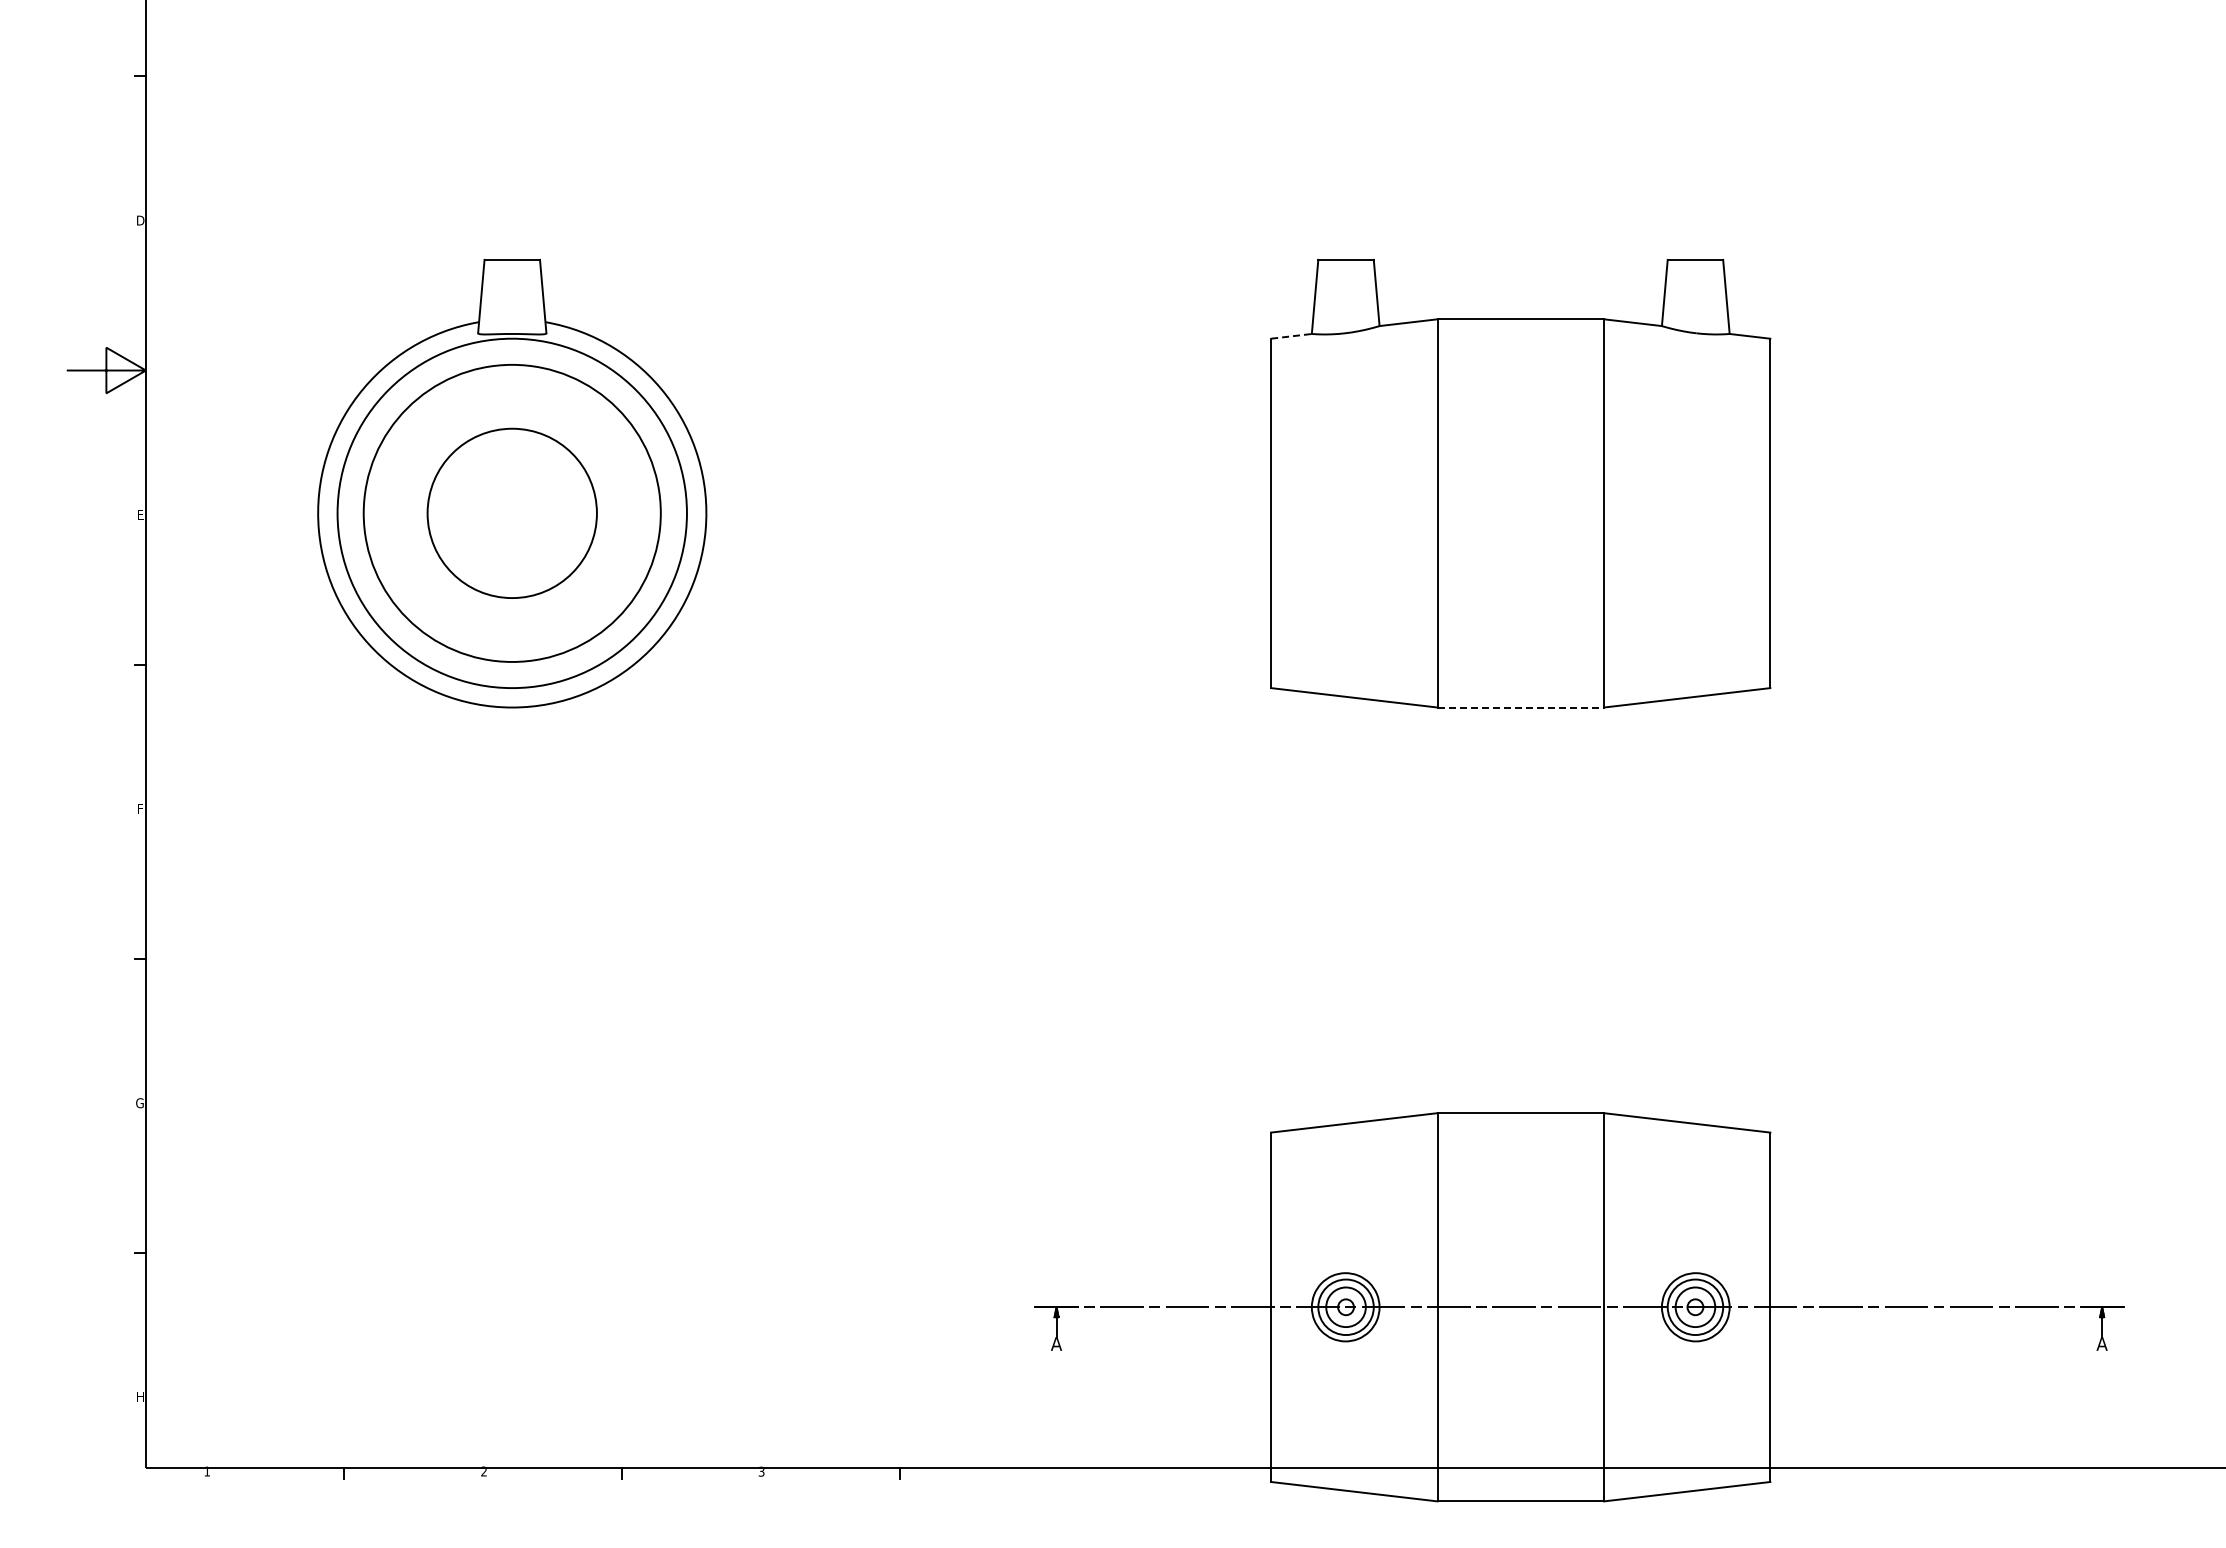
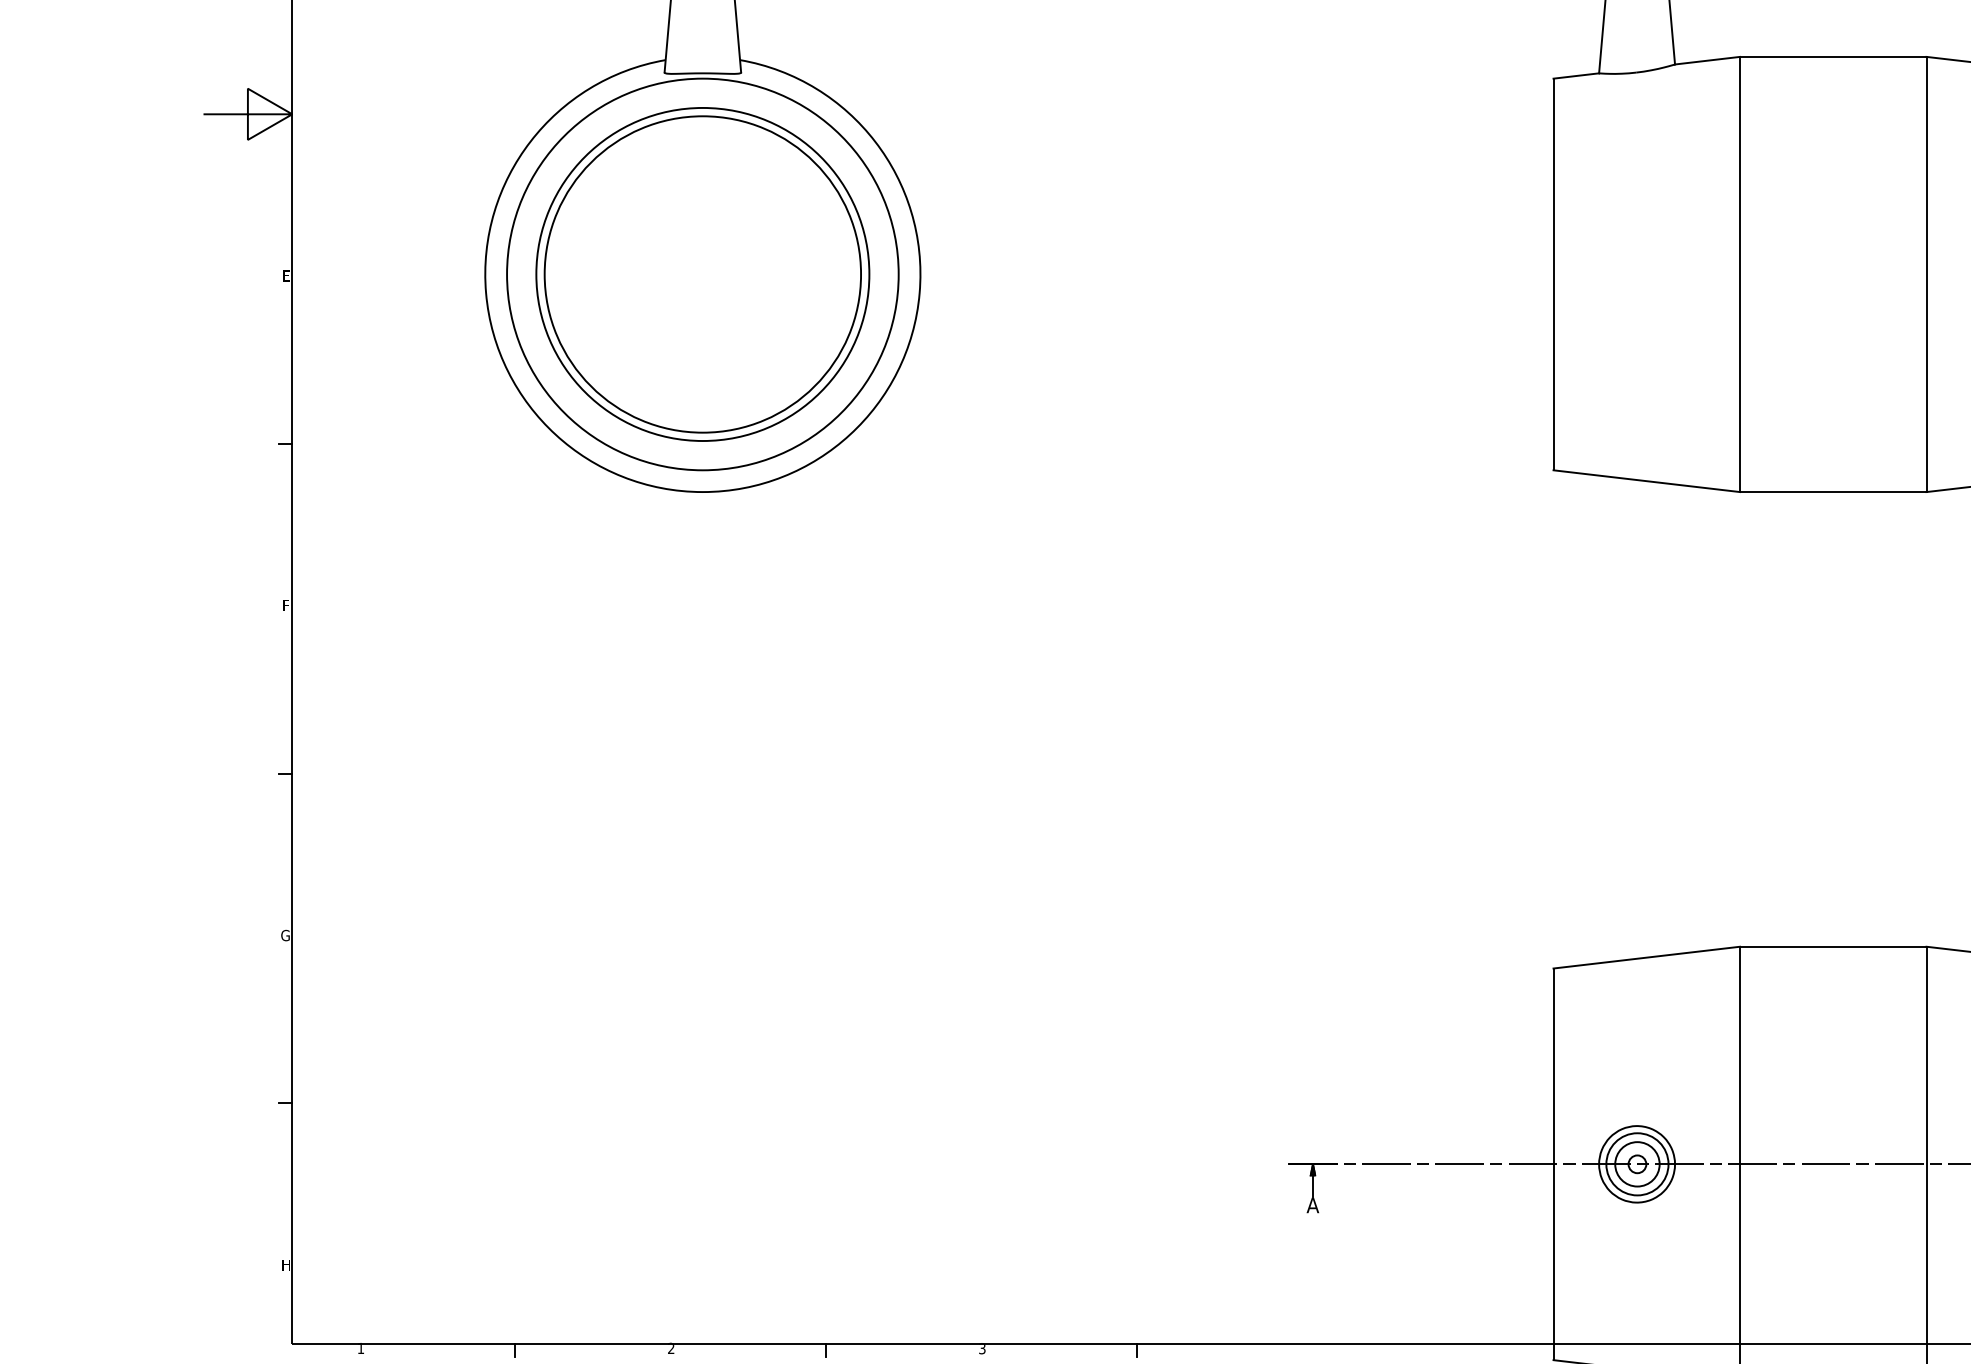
line: (1292, 336) -> (1577, 76), dashed -> solid
circle: (512, 513) -> (703, 274), size x1.67
line: (1521, 707) -> (1834, 492), dashed -> solid

